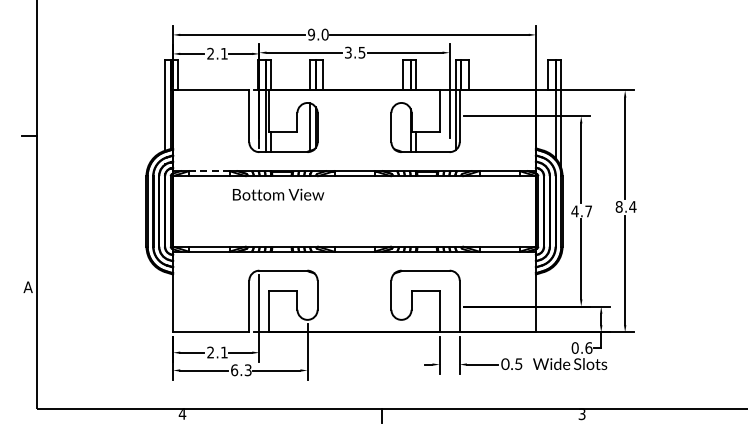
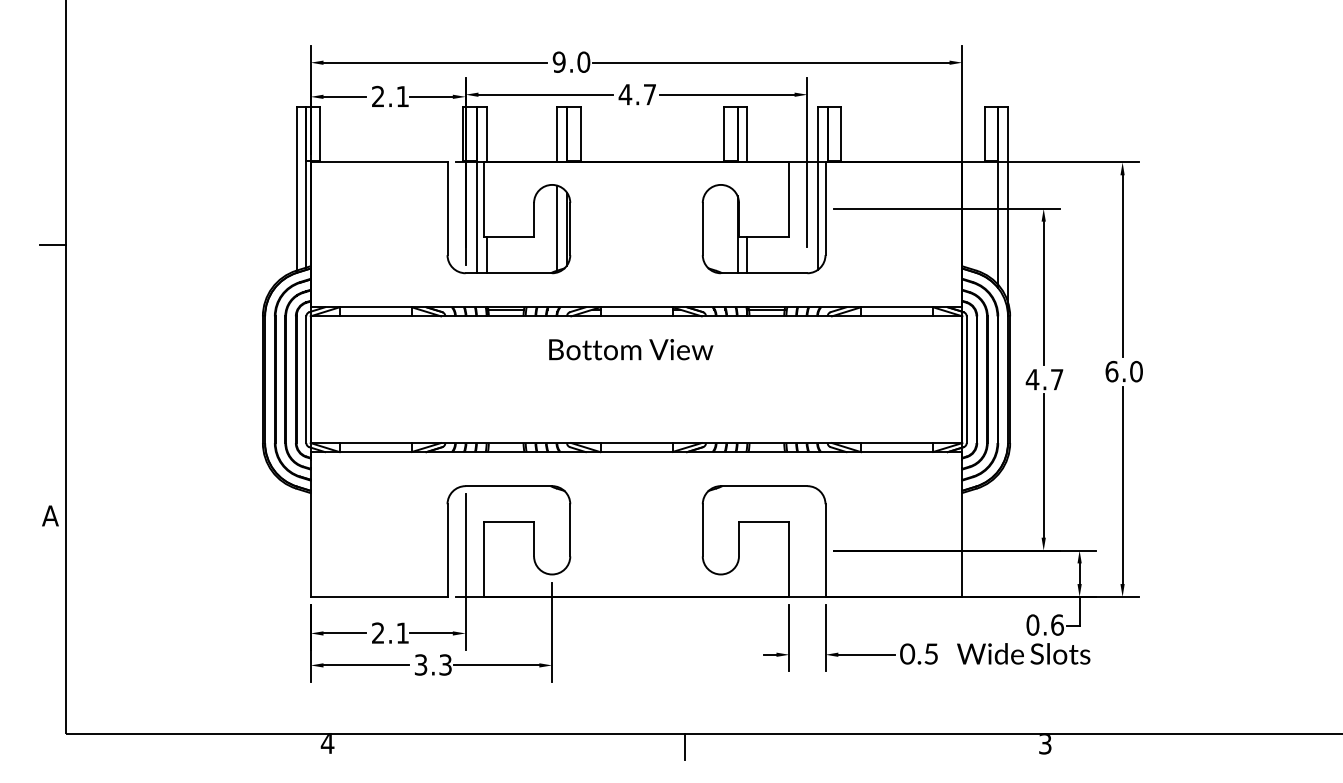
text: (354, 52) -> (636, 94), 3.5 -> 4.7
line: (209, 171) -> (376, 307), dashed -> solid
text: (278, 194) -> (631, 349), moved
text: (625, 206) -> (1123, 370), 8.4 -> 6.0
text: (234, 370) -> (420, 665), 6.3 -> 3.3

